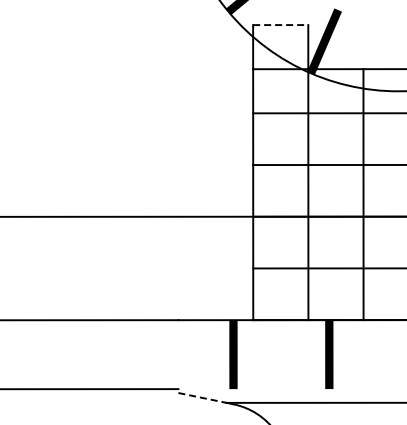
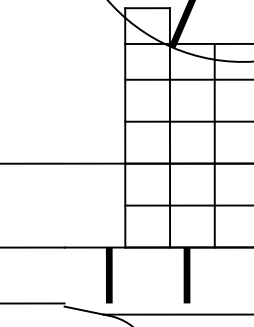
line: (280, 25) -> (147, 8), dashed -> solid
line: (202, 397) -> (84, 310), dashed -> solid

